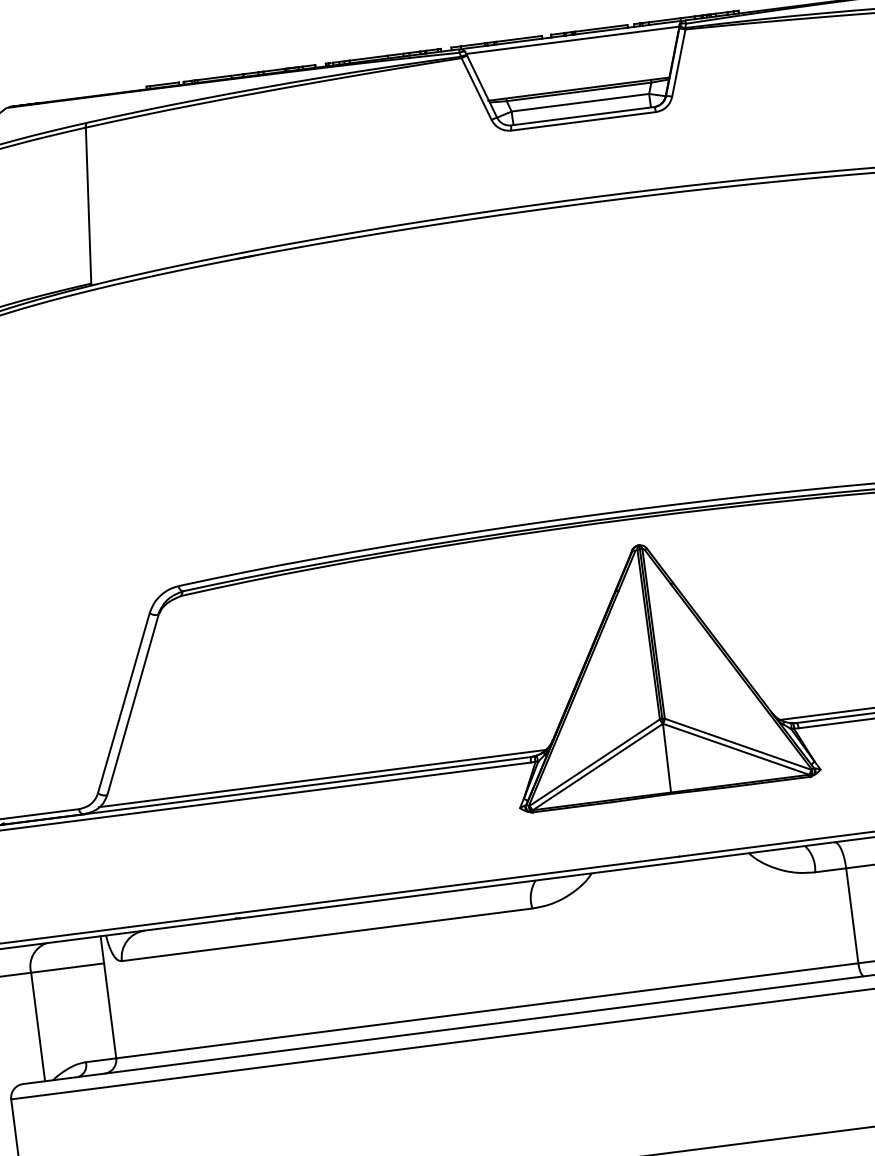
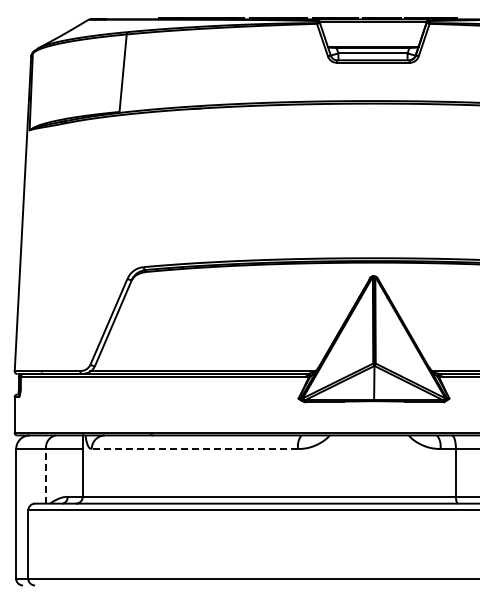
line: (326, 935) -> (194, 449), solid -> dashed
line: (38, 1025) -> (46, 475), solid -> dashed

